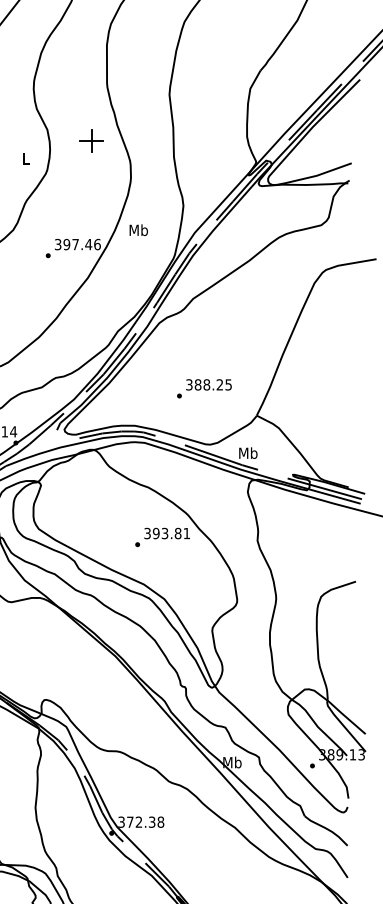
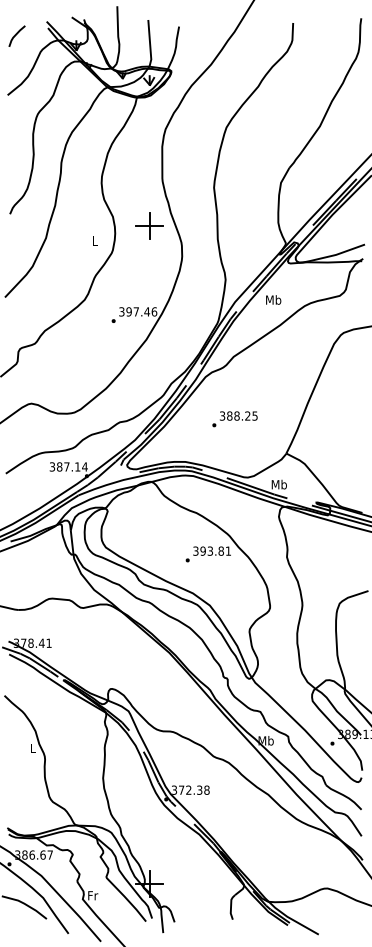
part: (91, 140) -> (149, 225), size x1.43
text: (138, 229) -> (273, 299), moved
text: (203, 389) -> (234, 419), moved

